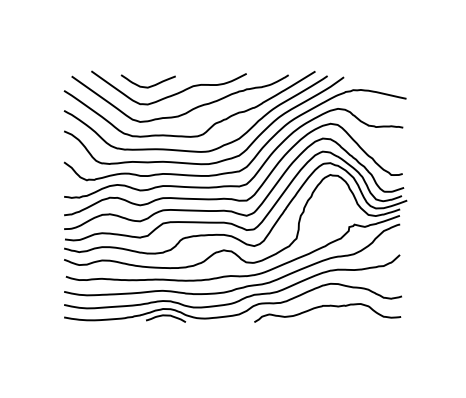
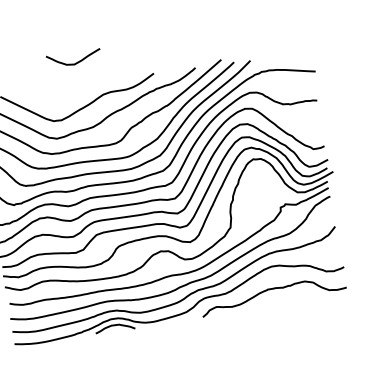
curve: (150, 85) -> (76, 61), moved

